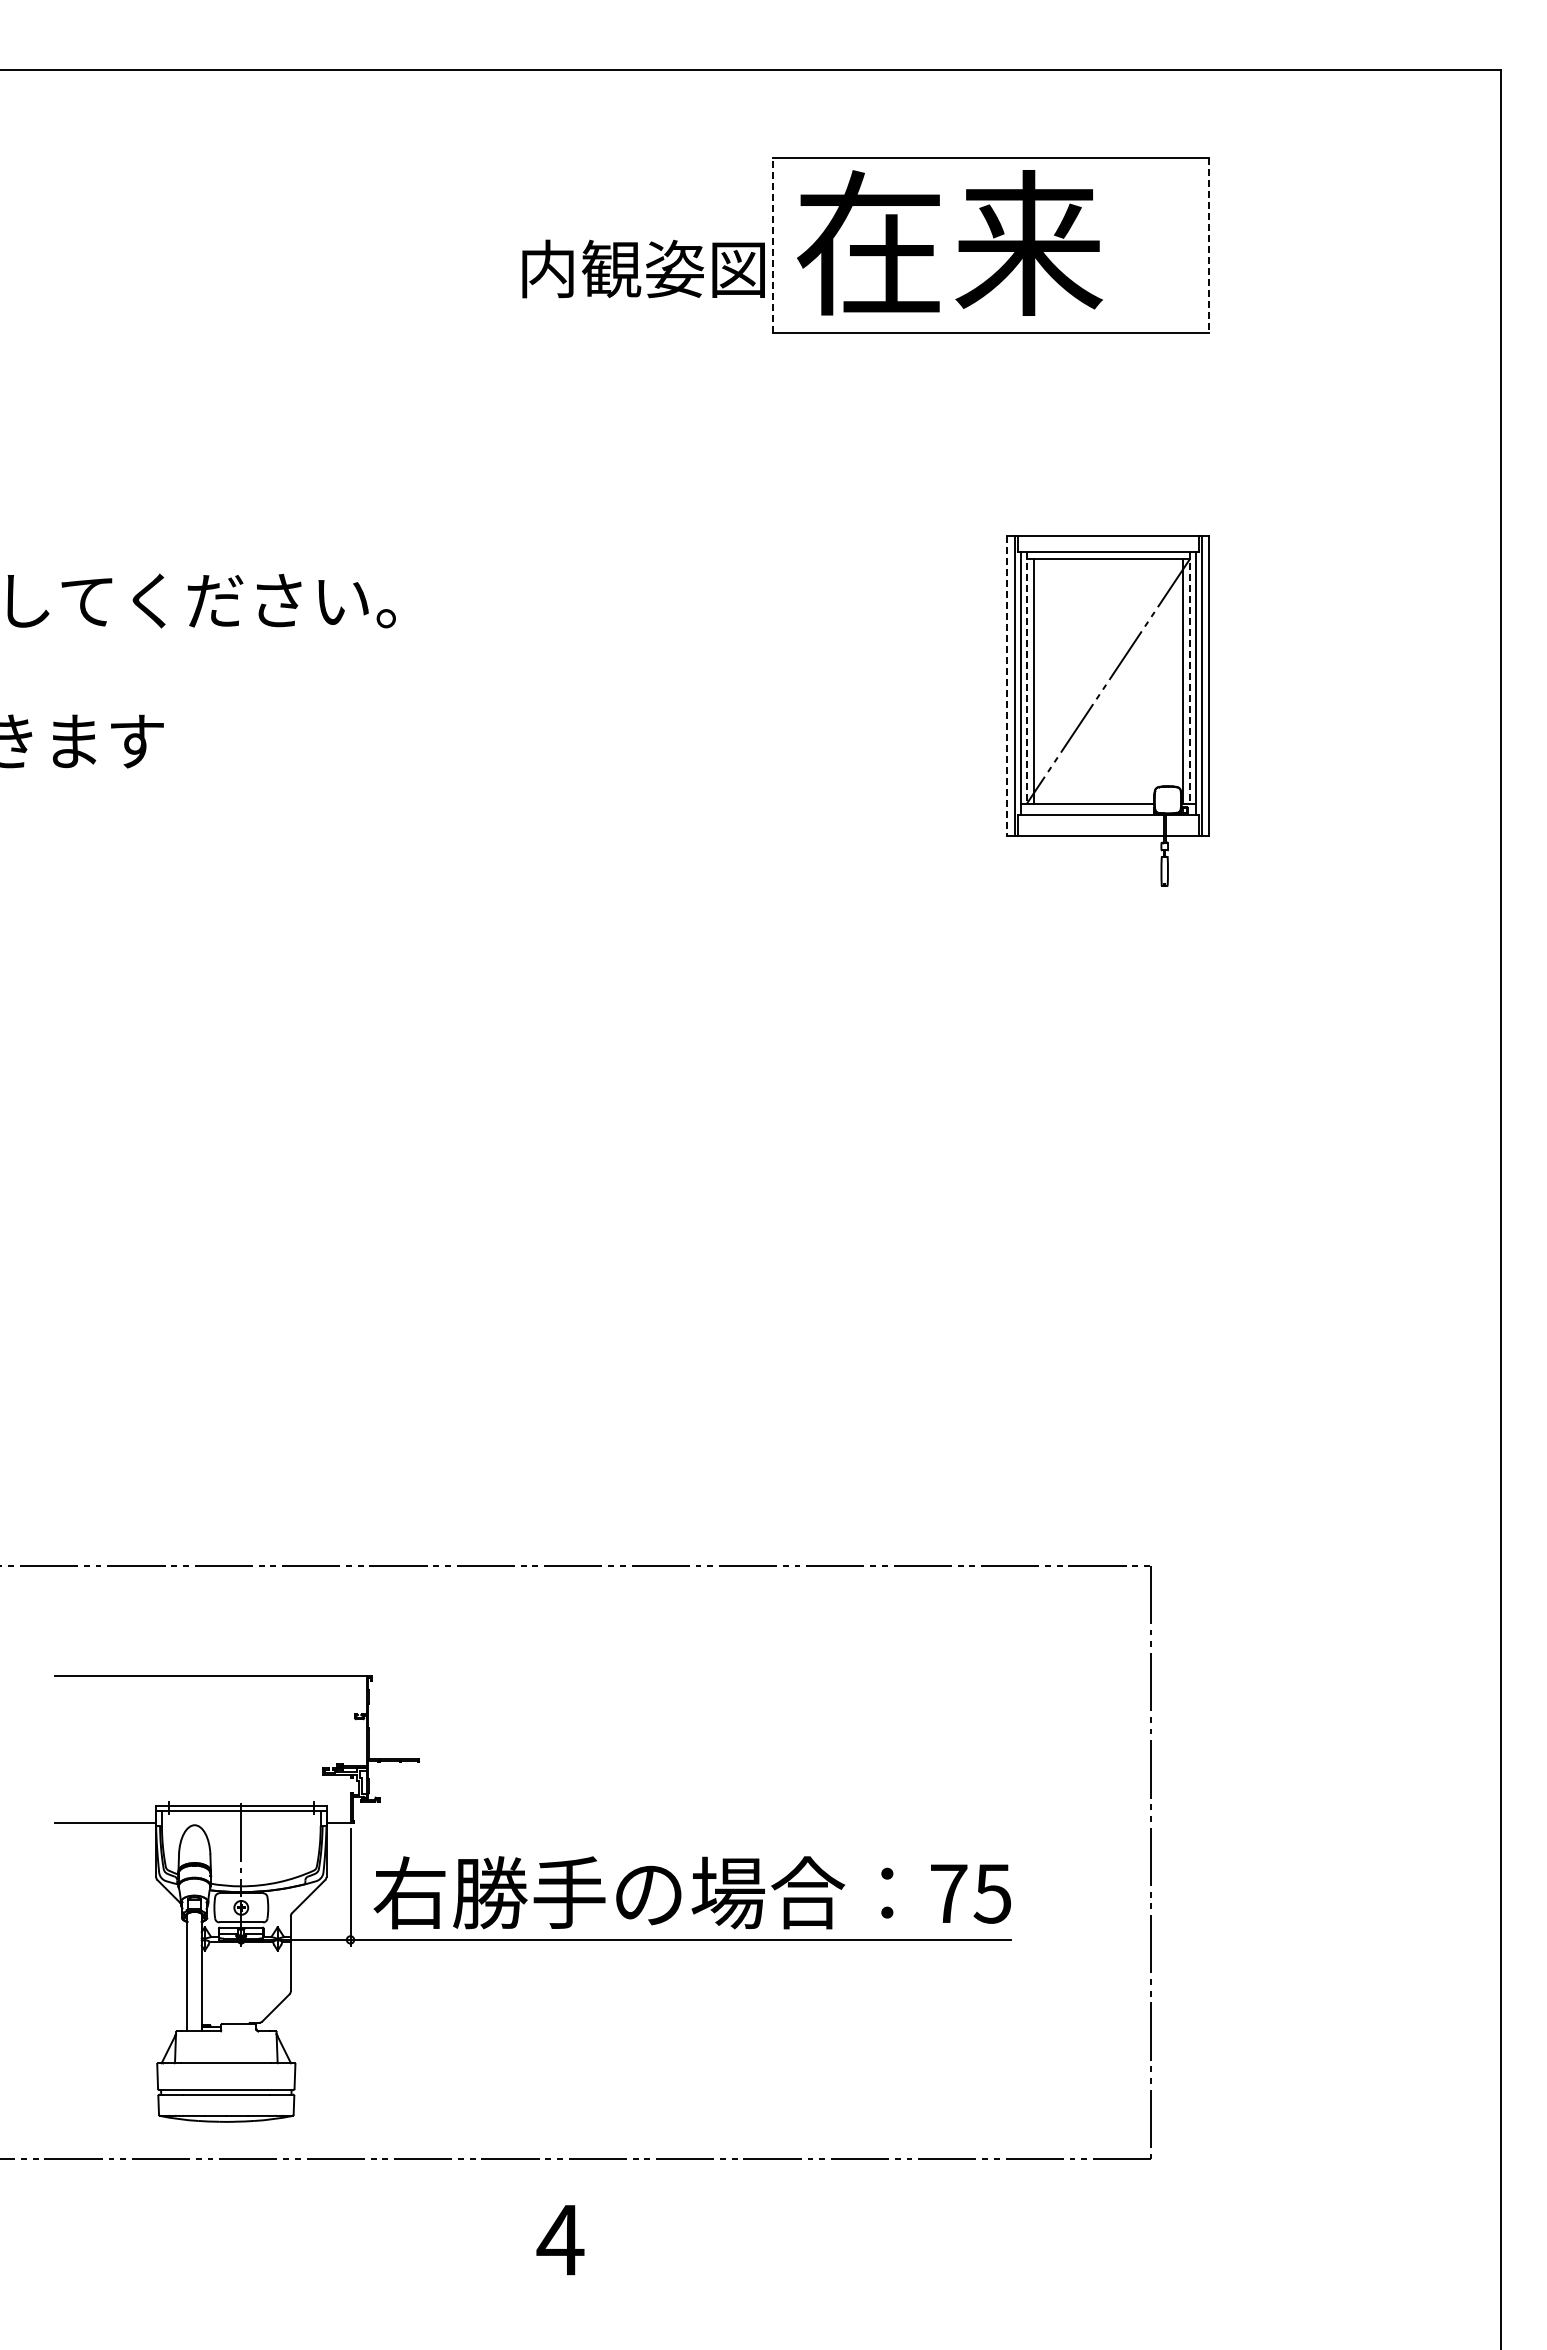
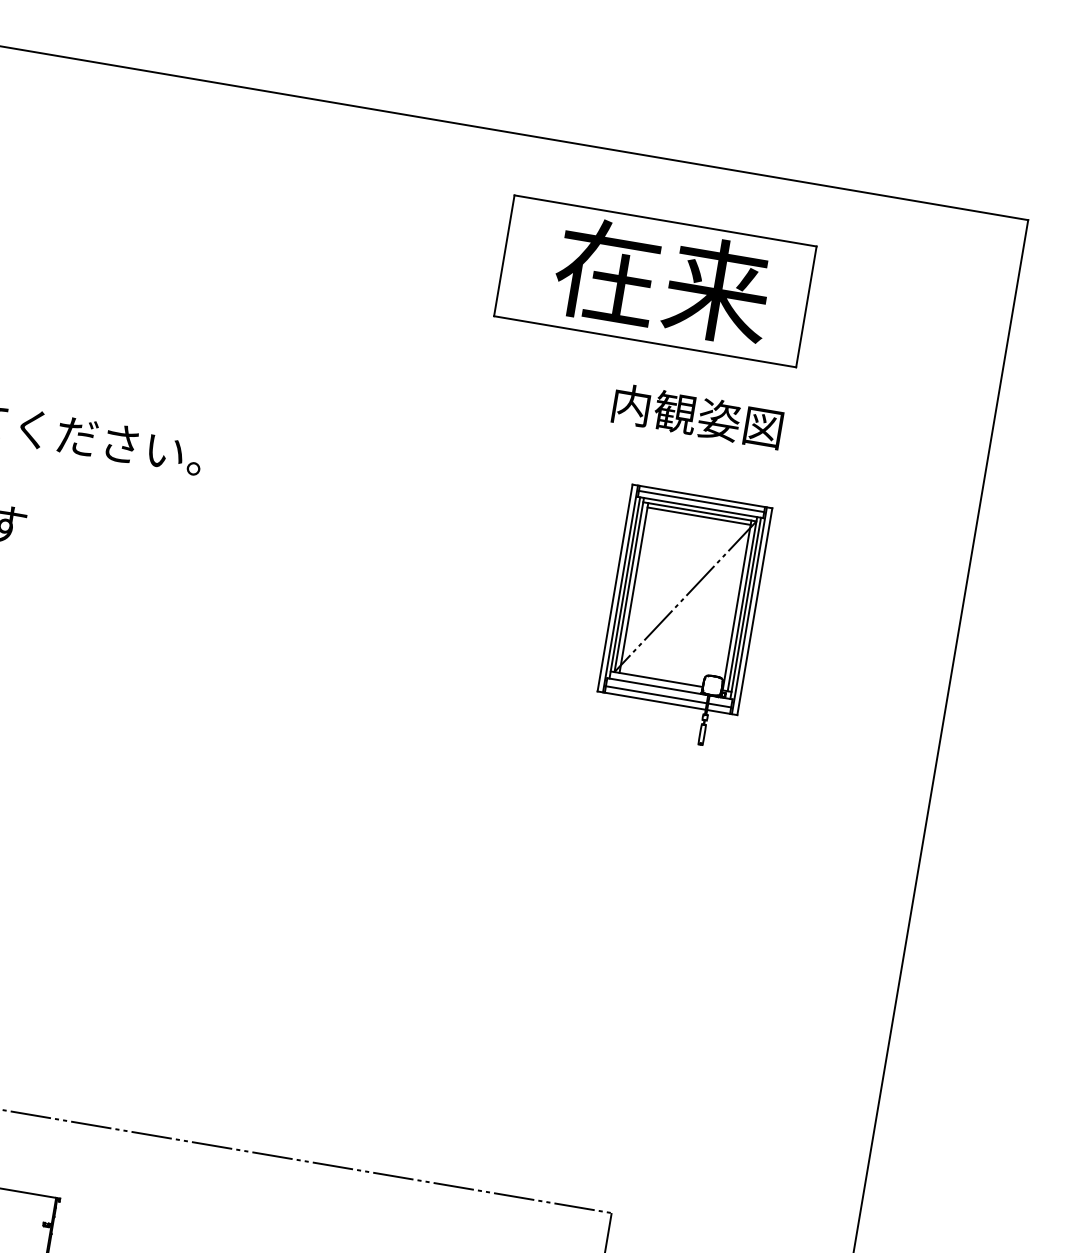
text: (949, 242) -> (662, 280), moved
line: (772, 244) -> (504, 255), dashed -> solid
line: (1209, 245) -> (806, 307), dashed -> solid
text: (643, 268) -> (697, 416), moved
line: (1107, 543) -> (701, 501), added
line: (1107, 565) -> (698, 516), added
line: (1026, 678) -> (629, 585), dashed -> solid
line: (1190, 678) -> (742, 604), dashed -> solid
line: (1007, 686) -> (615, 588), dashed -> solid
line: (1107, 826) -> (667, 696), added

